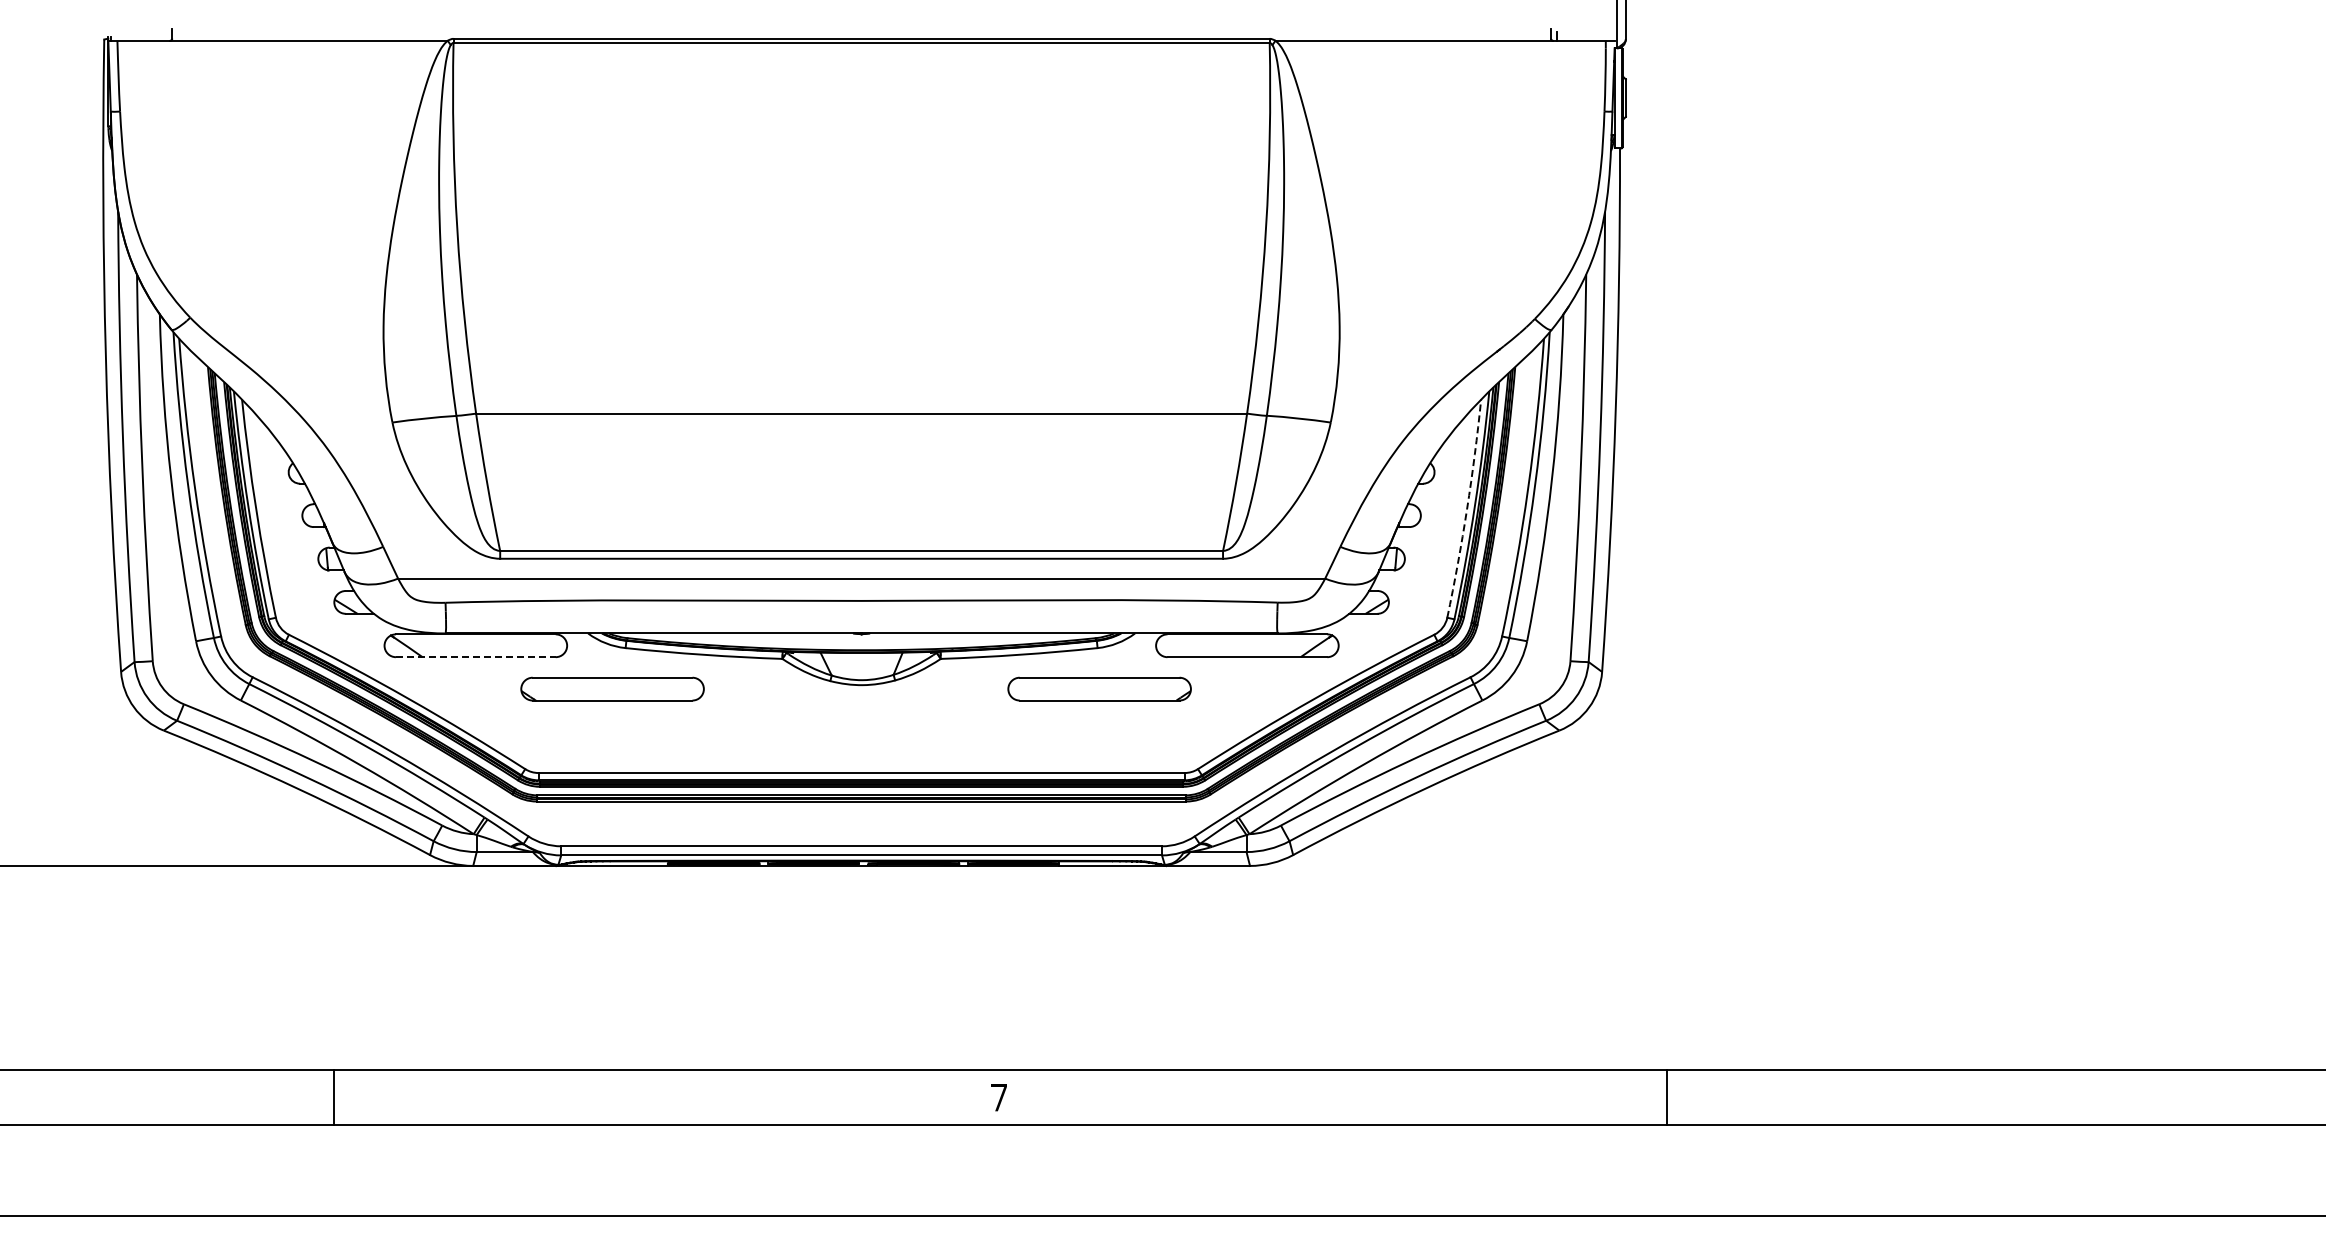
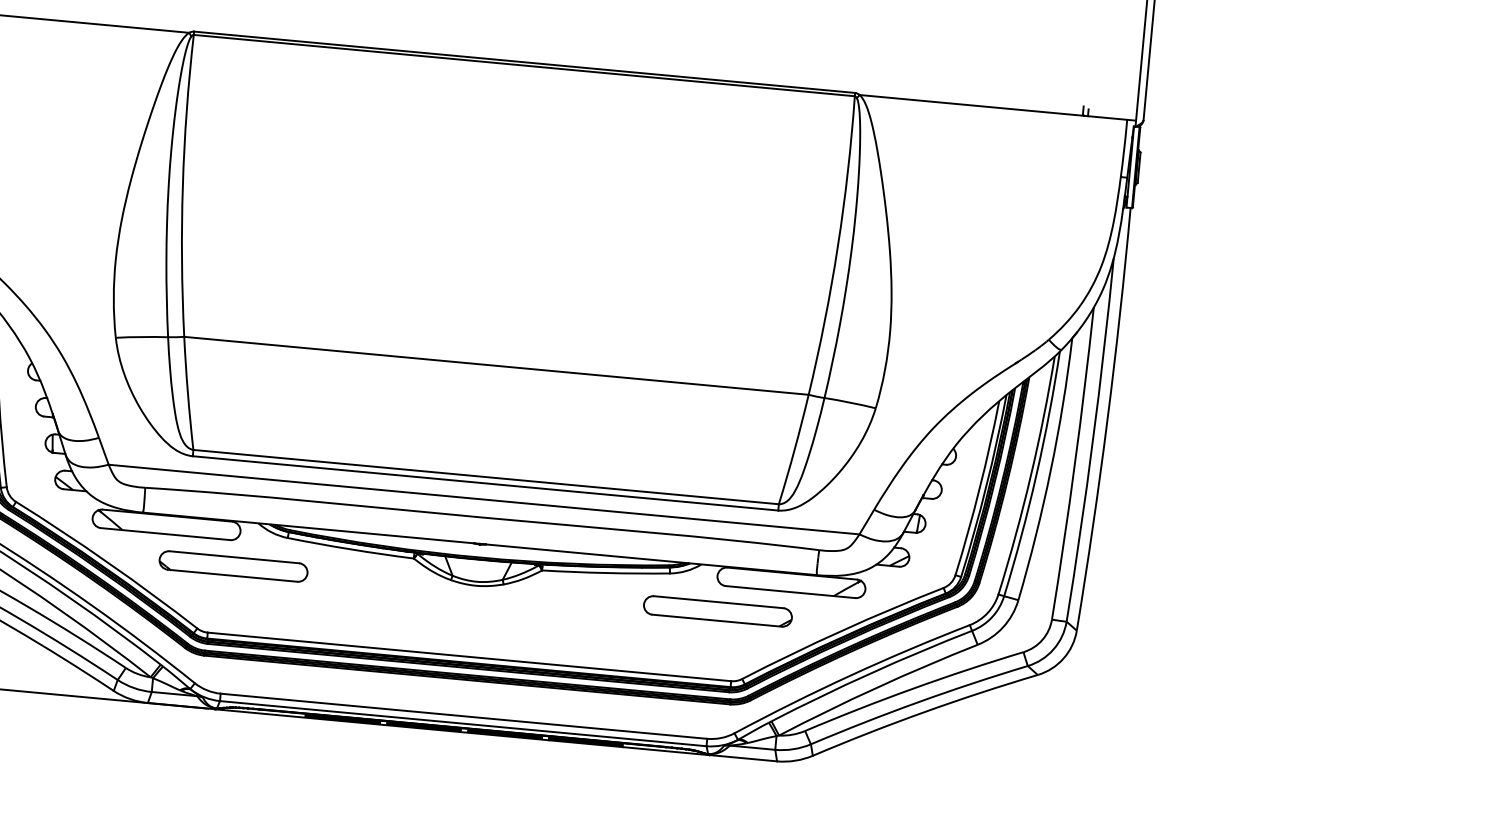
arc: (1467, 509) -> (979, 489), dashed -> solid
line: (475, 657) -> (165, 534), dashed -> solid
part: (612, 688) -> (233, 565), moved
part: (1099, 688) -> (717, 610), moved

